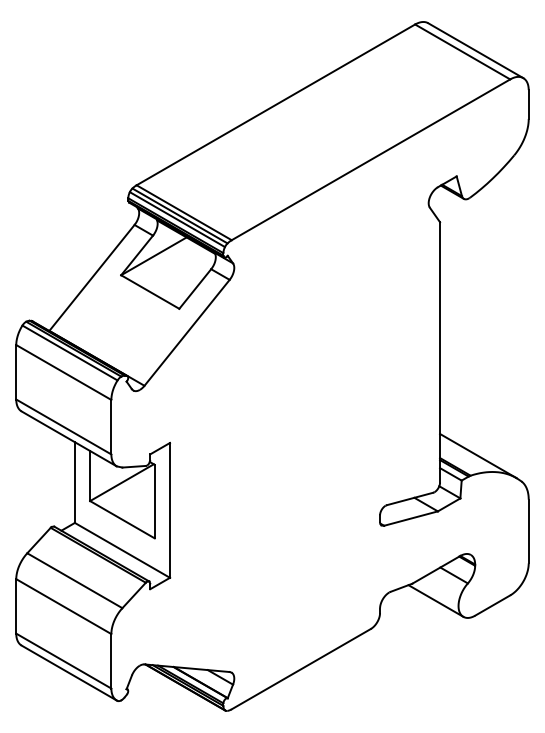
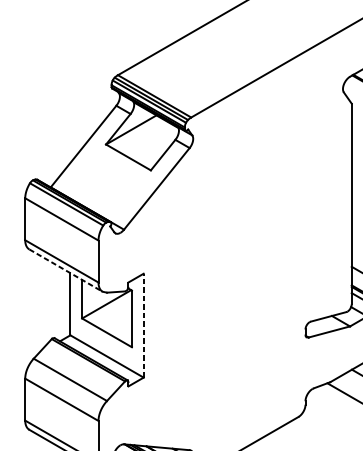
line: (69, 438) -> (66, 270), solid -> dashed
line: (170, 509) -> (144, 324), solid -> dashed

